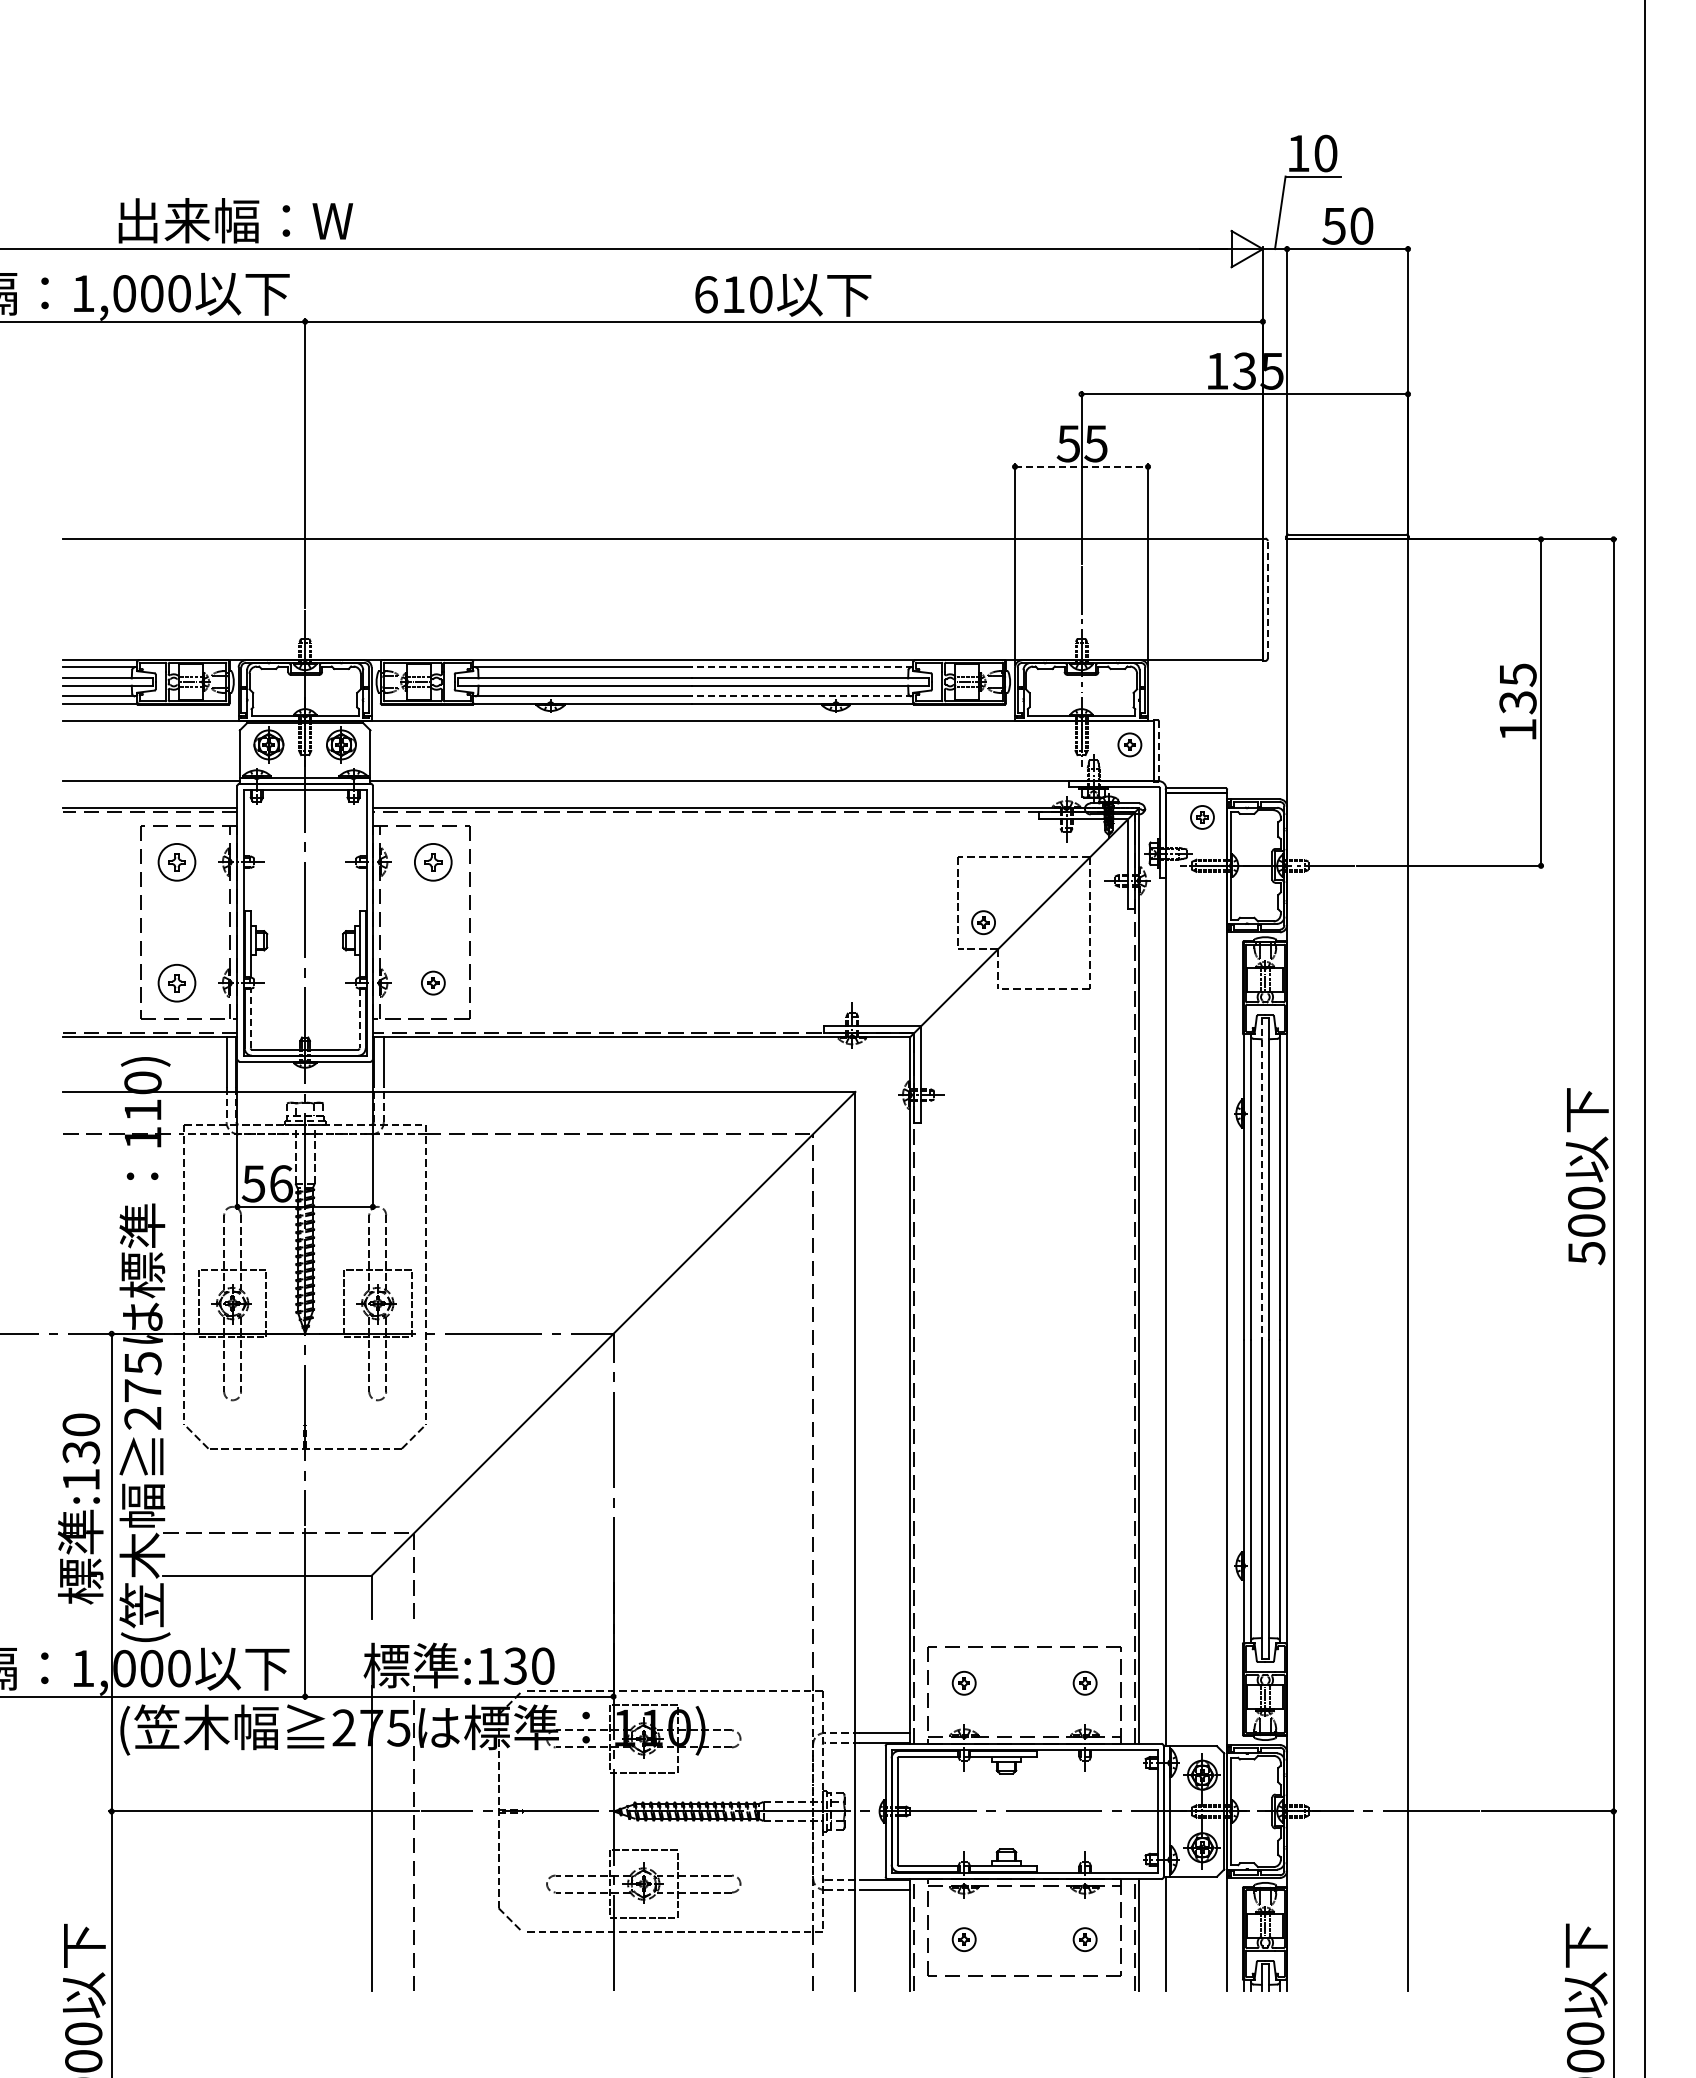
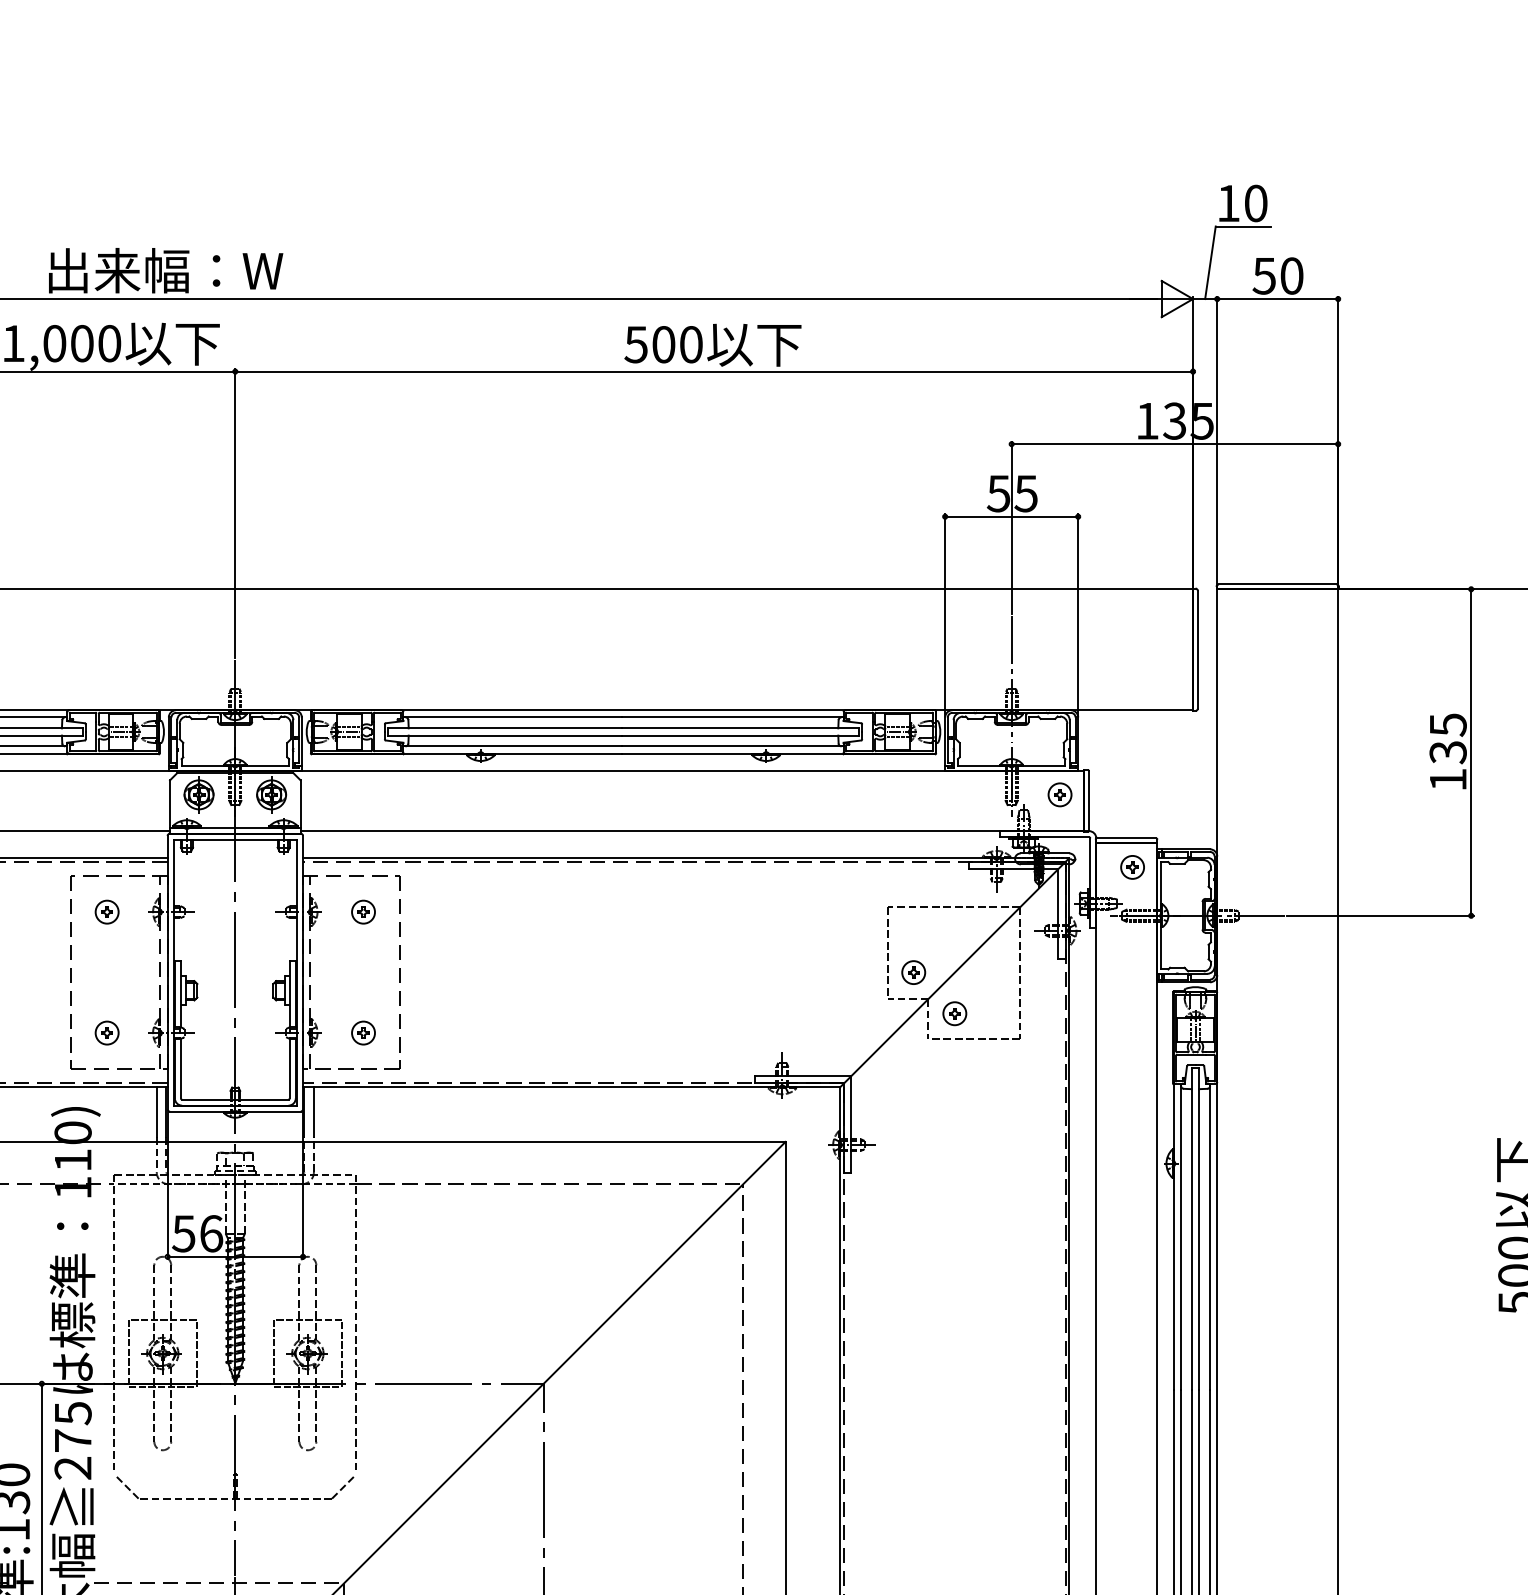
text: (719, 294) -> (649, 344), 610 -> 500
line: (1081, 466) -> (1011, 516), dashed -> solid
line: (1267, 599) -> (1197, 649), dashed -> solid
line: (802, 667) -> (732, 717), dashed -> solid
line: (802, 696) -> (732, 746), dashed -> solid
line: (1158, 750) -> (1088, 800), dashed -> solid
part: (176, 861) -> (106, 911), size x0.62
part: (433, 861) -> (363, 911), size x0.62
part: (1024, 963) -> (954, 1013), added
part: (176, 982) -> (106, 1032), size x0.62
line: (250, 1018) -> (180, 1068), dashed -> solid
line: (359, 1018) -> (289, 1068), dashed -> solid
line: (1261, 1179) -> (1191, 1229), dashed -> solid

